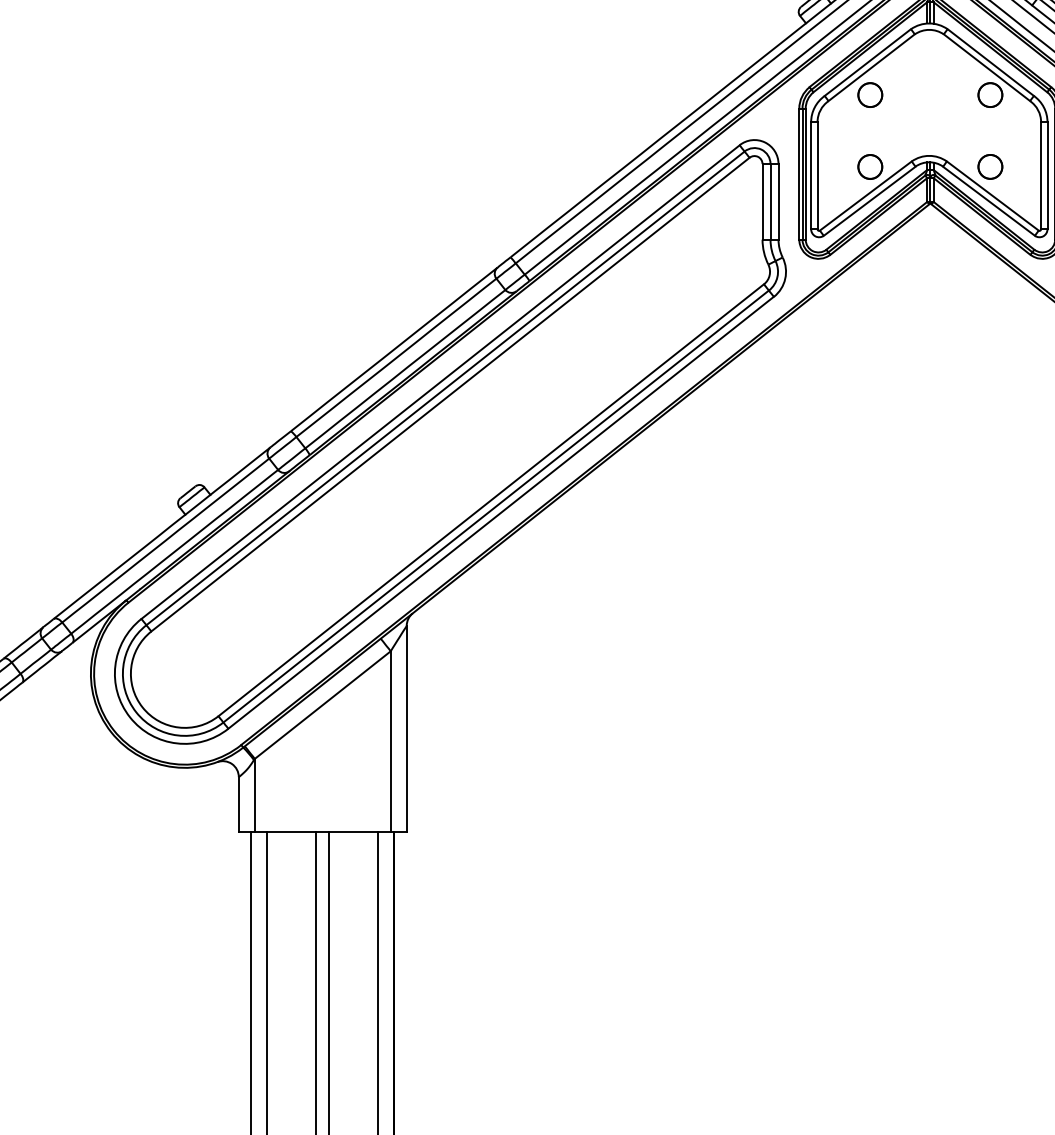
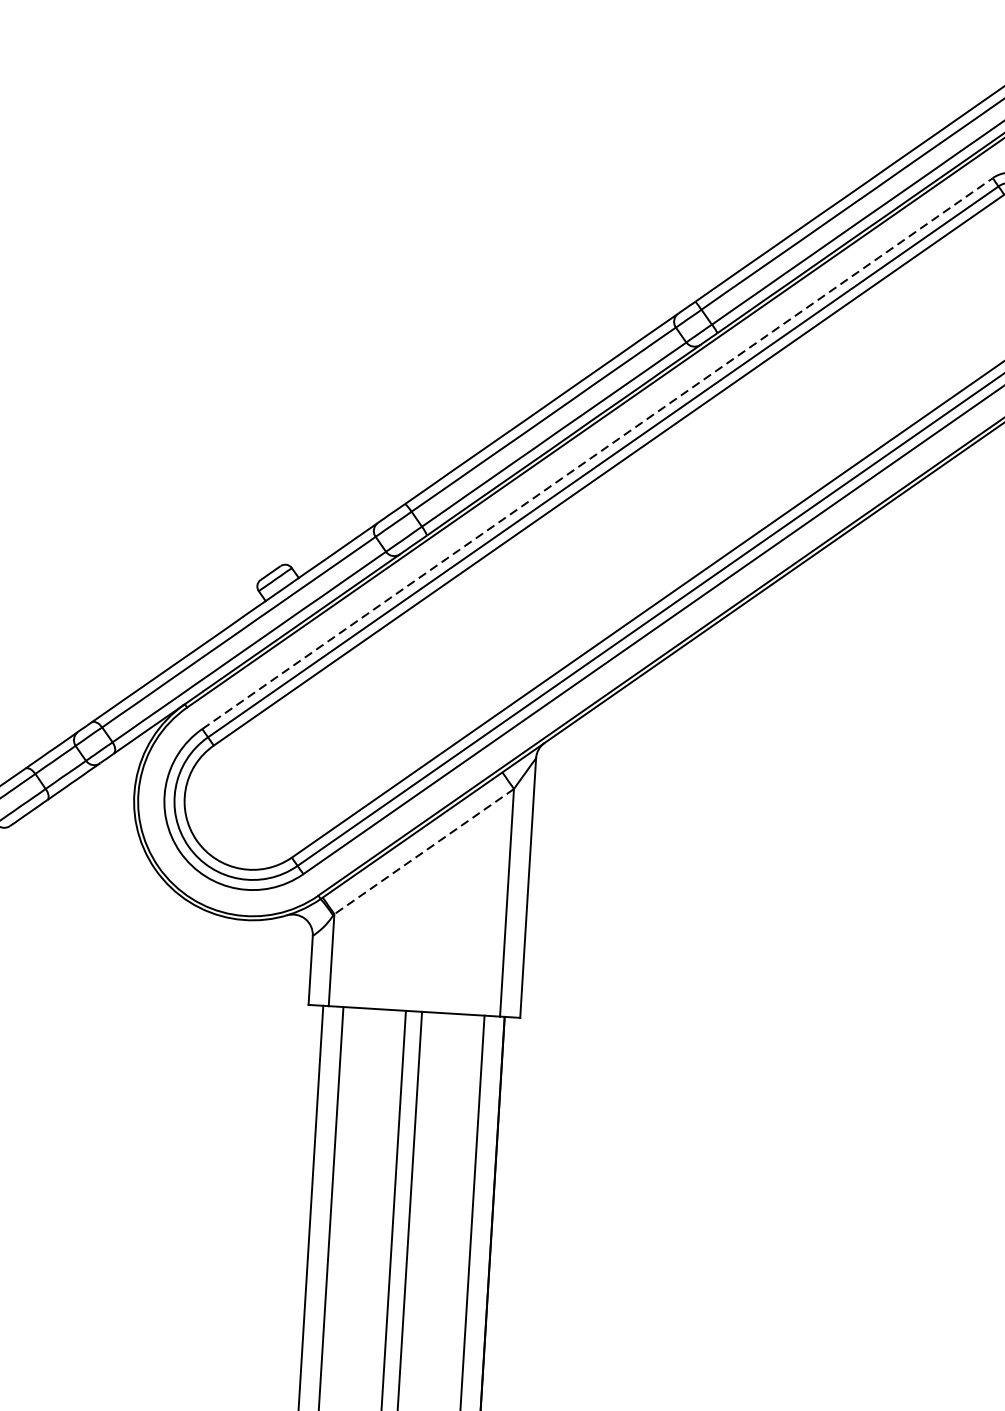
line: (440, 382) -> (597, 454), solid -> dashed
line: (322, 705) -> (423, 852), solid -> dashed

